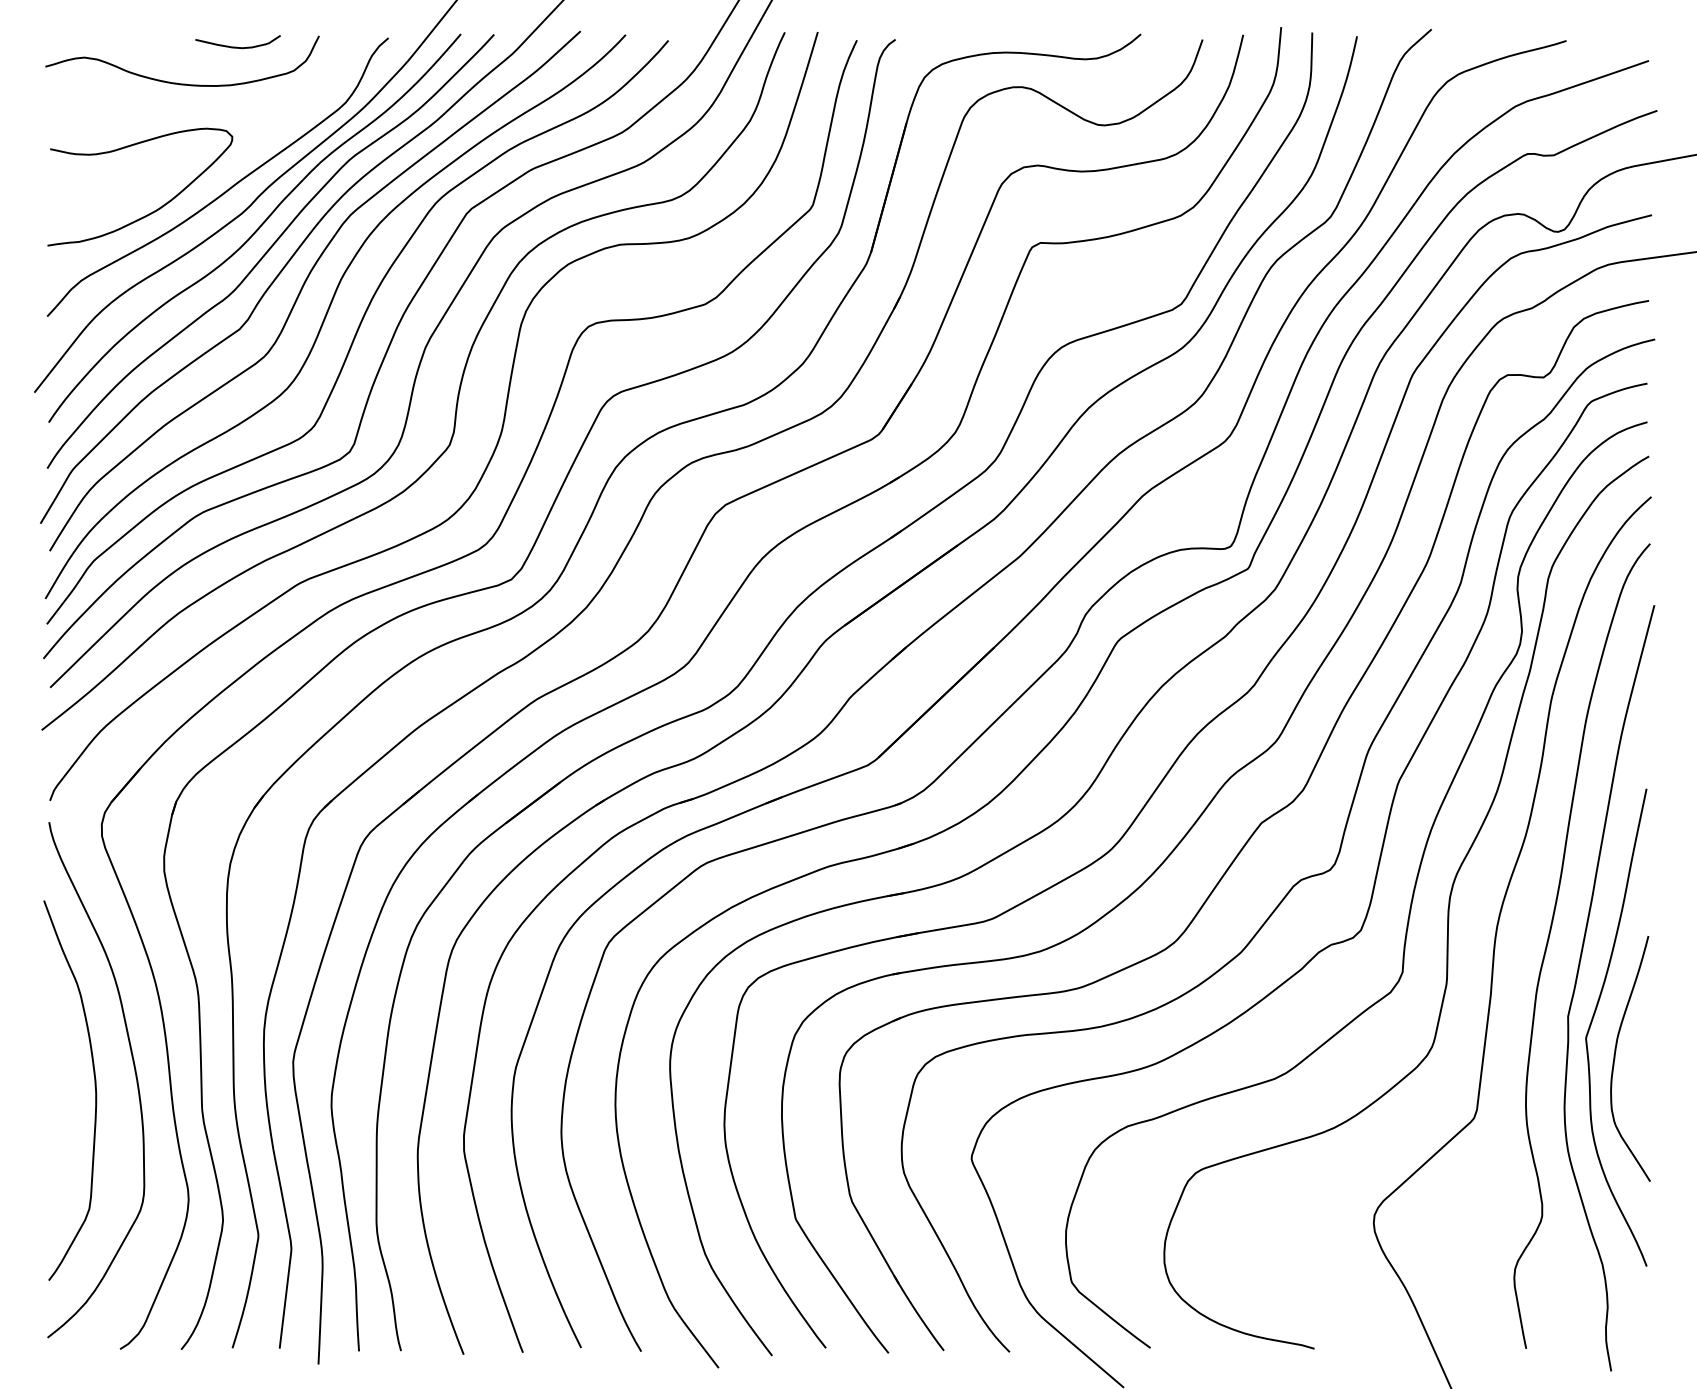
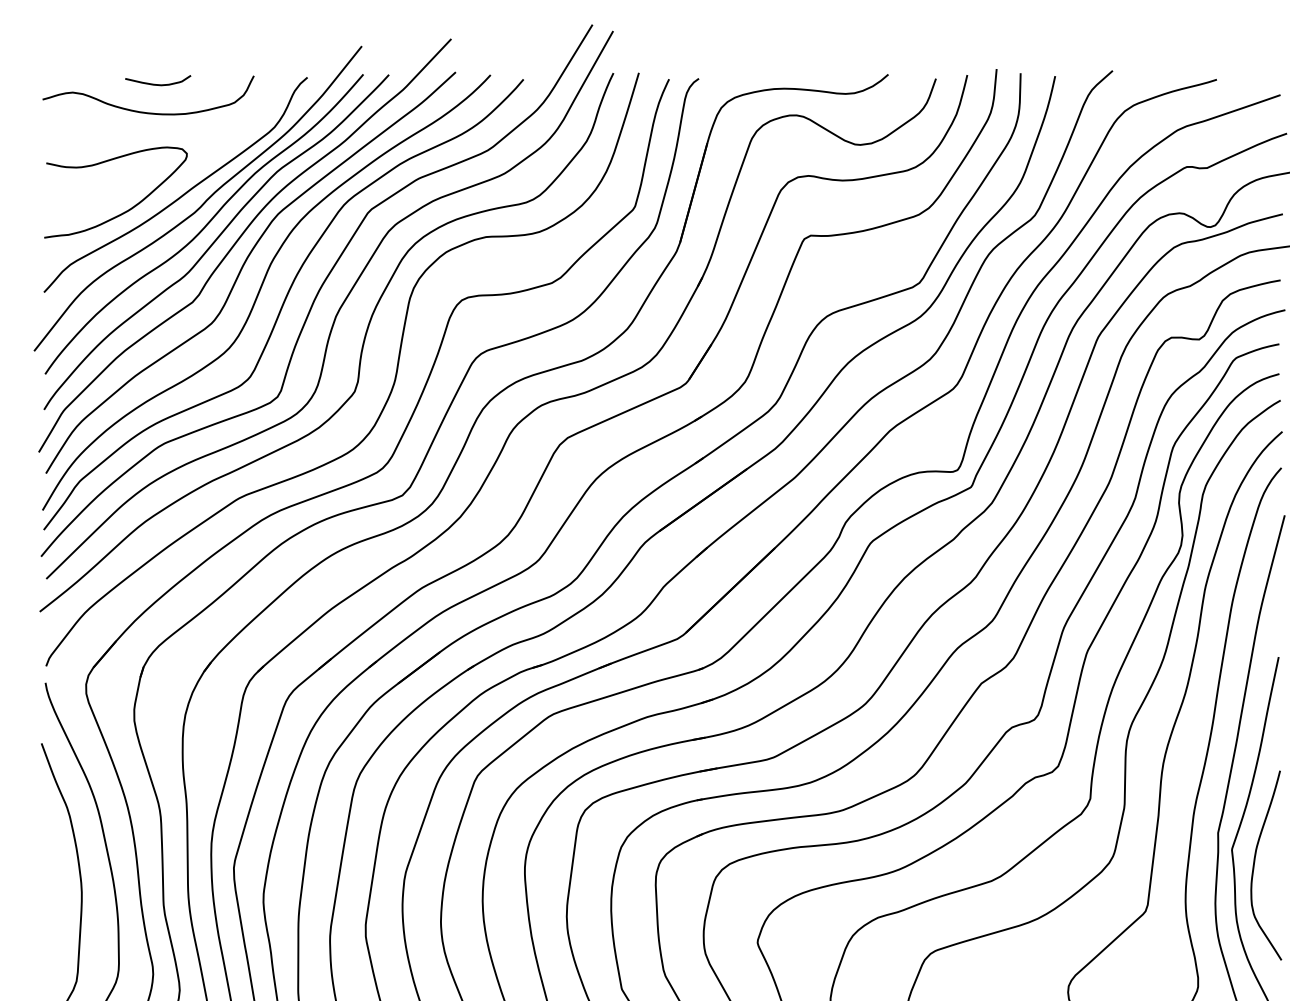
curve: (237, 46) -> (157, 84), moved

